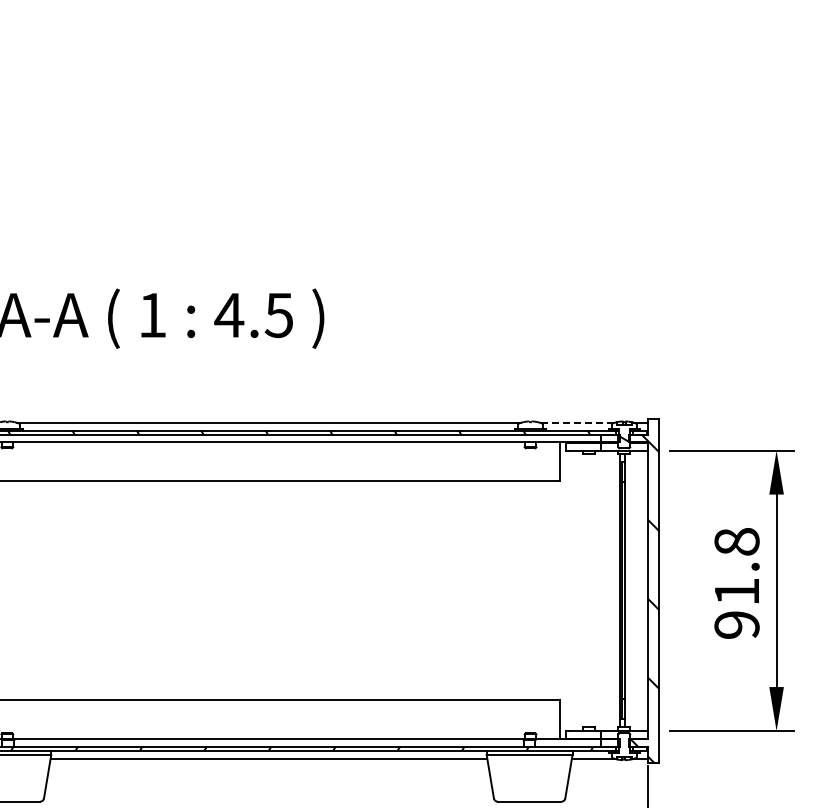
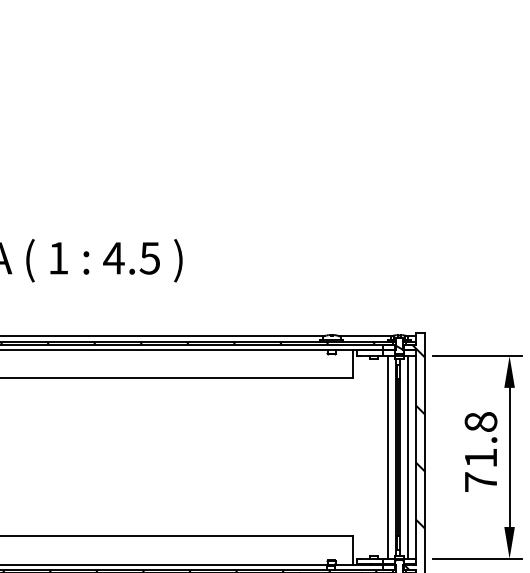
line: (576, 422) -> (364, 335), dashed -> solid
line: (608, 590) -> (388, 457), added
line: (635, 590) -> (407, 457), added
text: (736, 624) -> (480, 481), 91.8 -> 71.8

